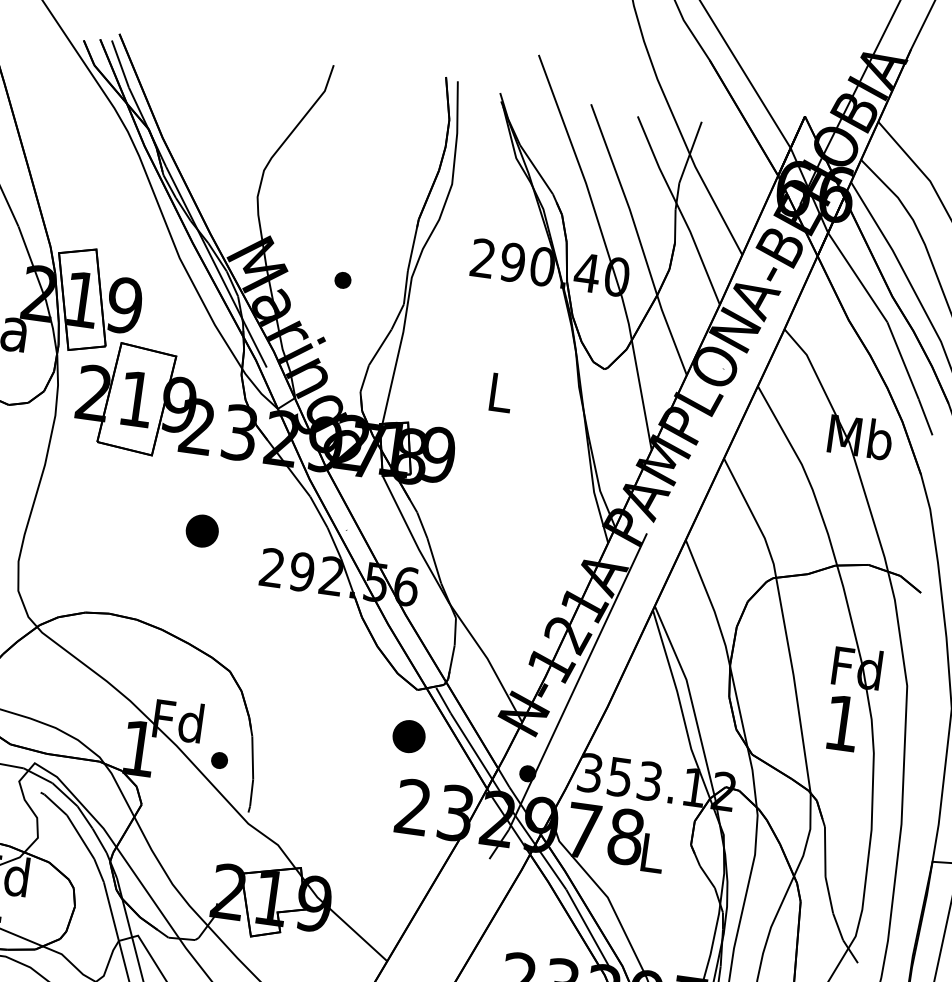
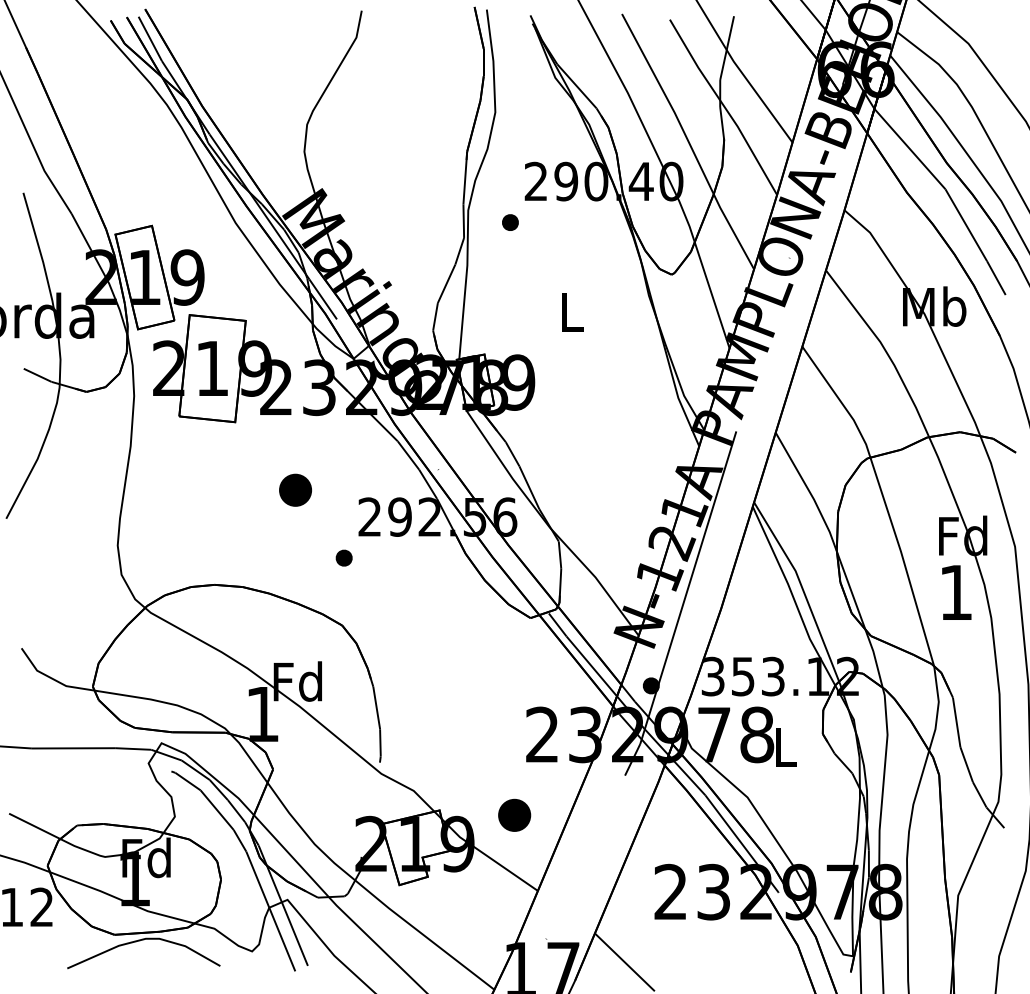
part: (343, 280) -> (510, 222), moved
part: (409, 735) -> (514, 814), moved
part: (218, 759) -> (343, 557), moved

